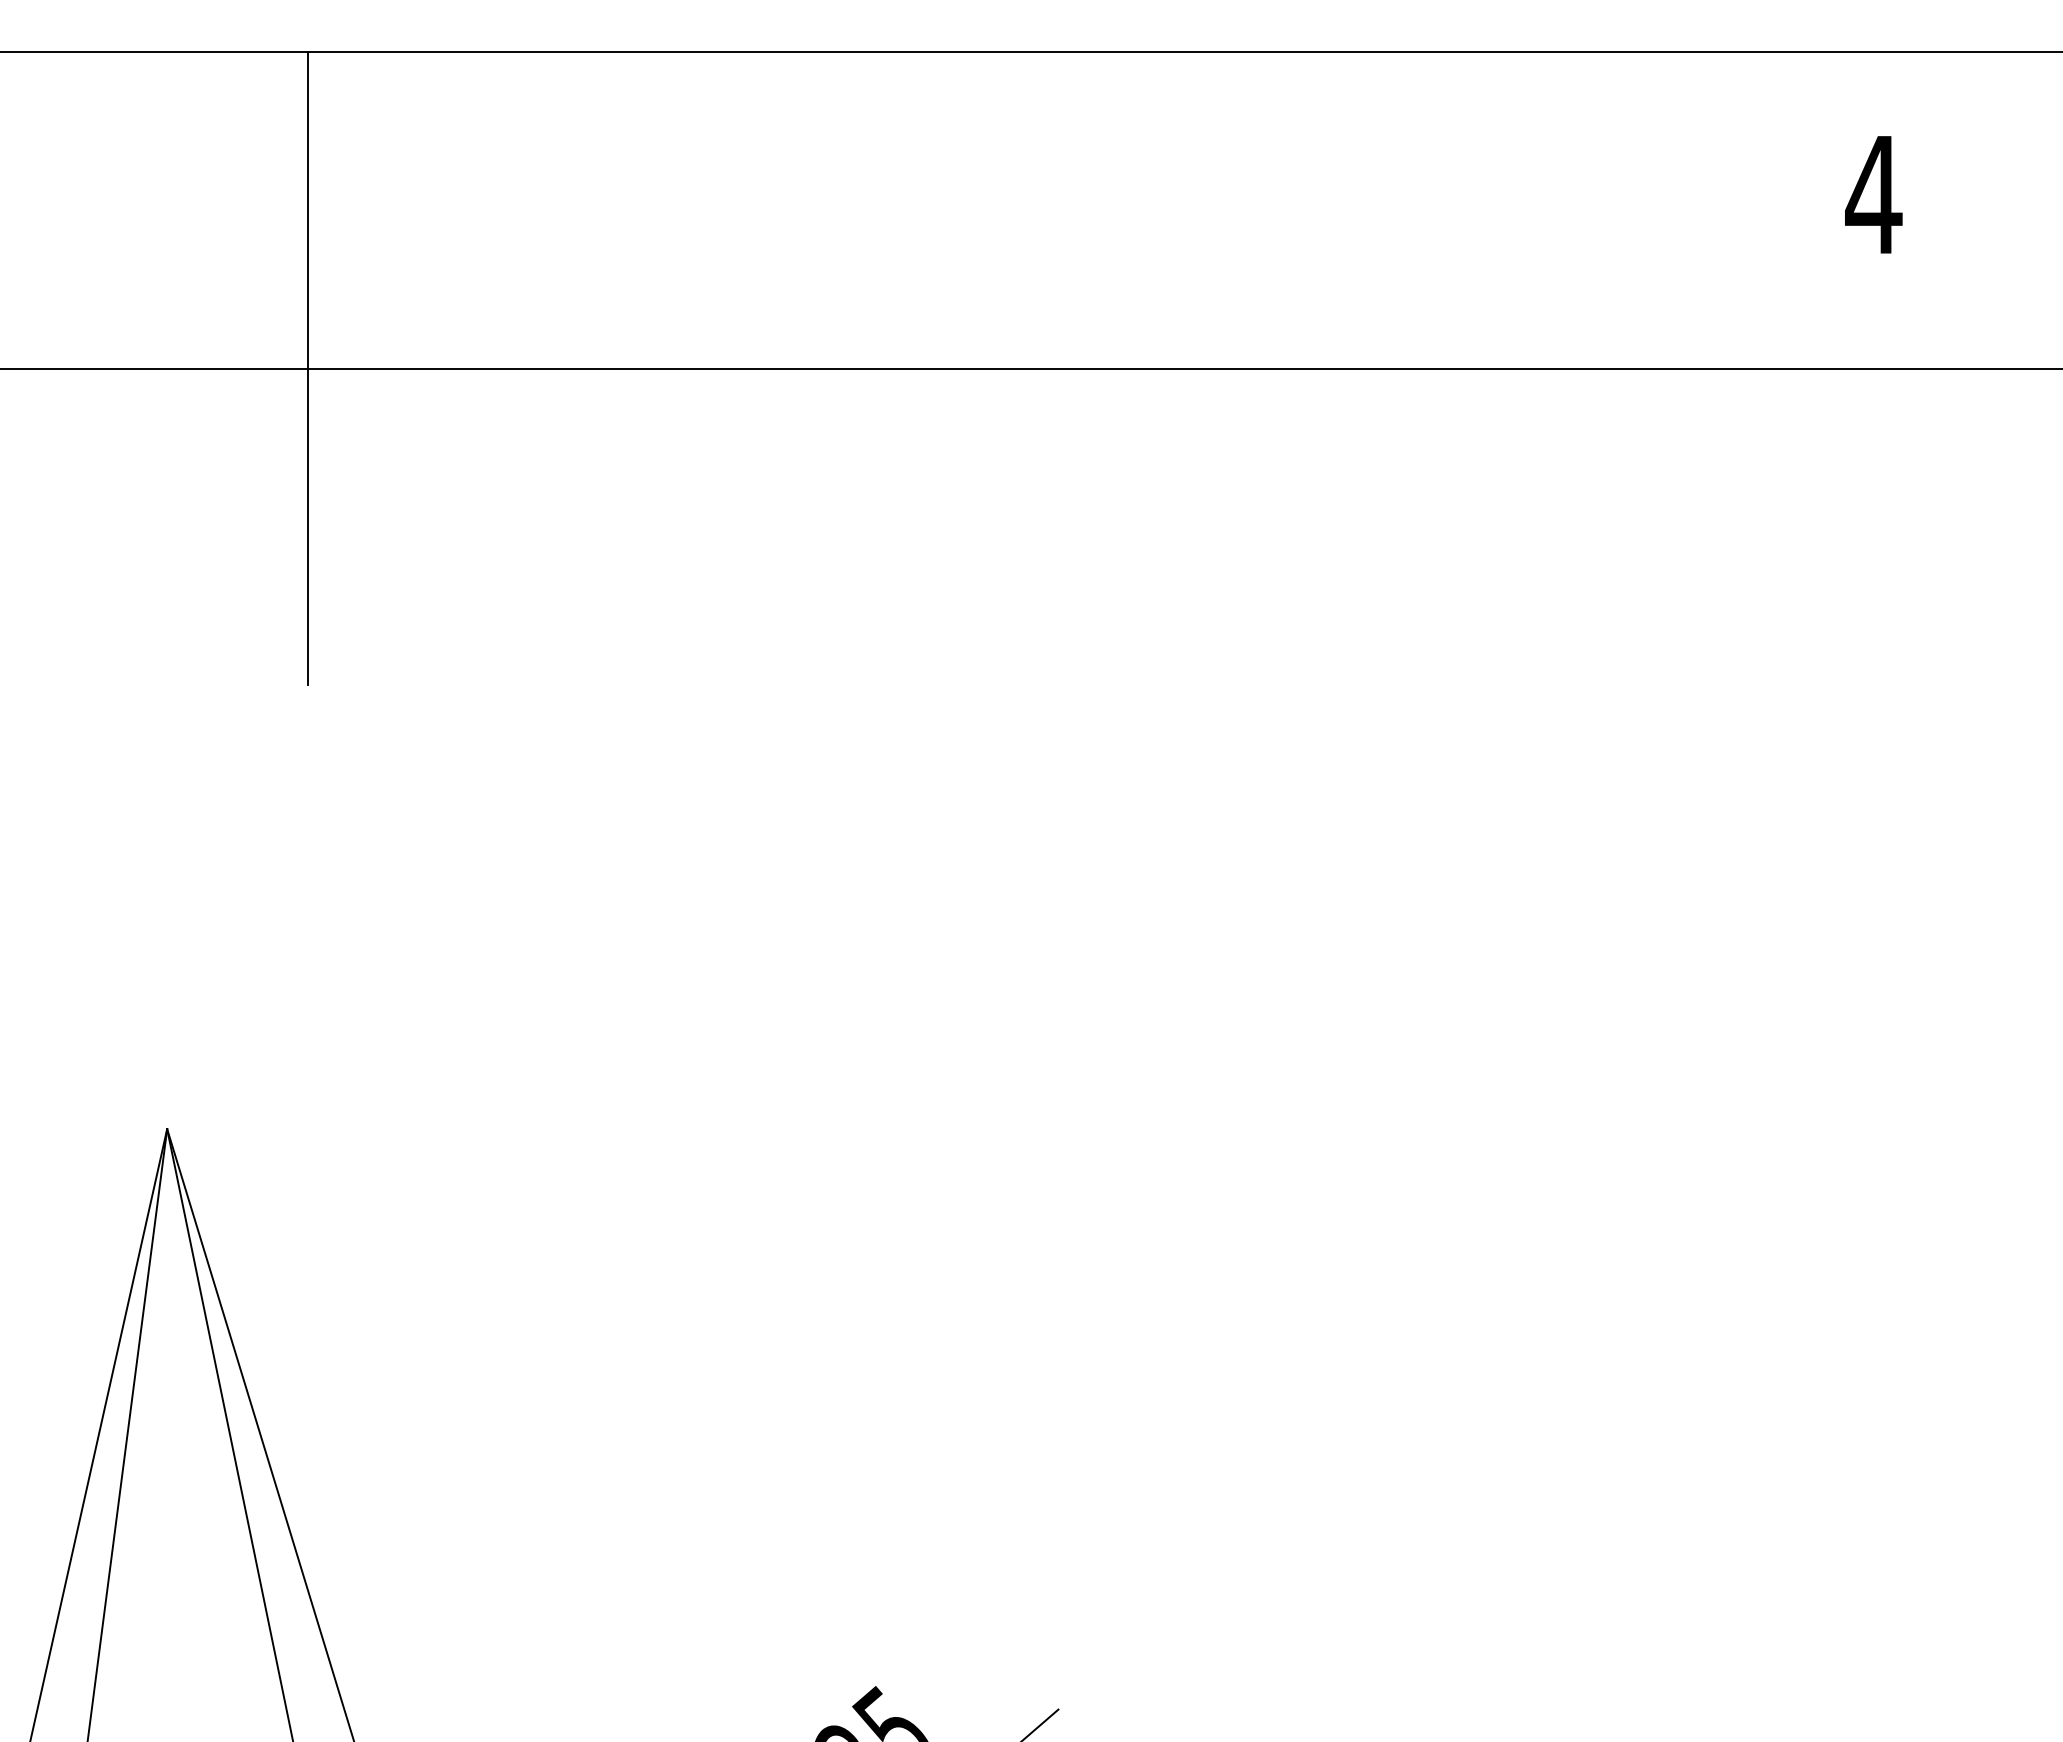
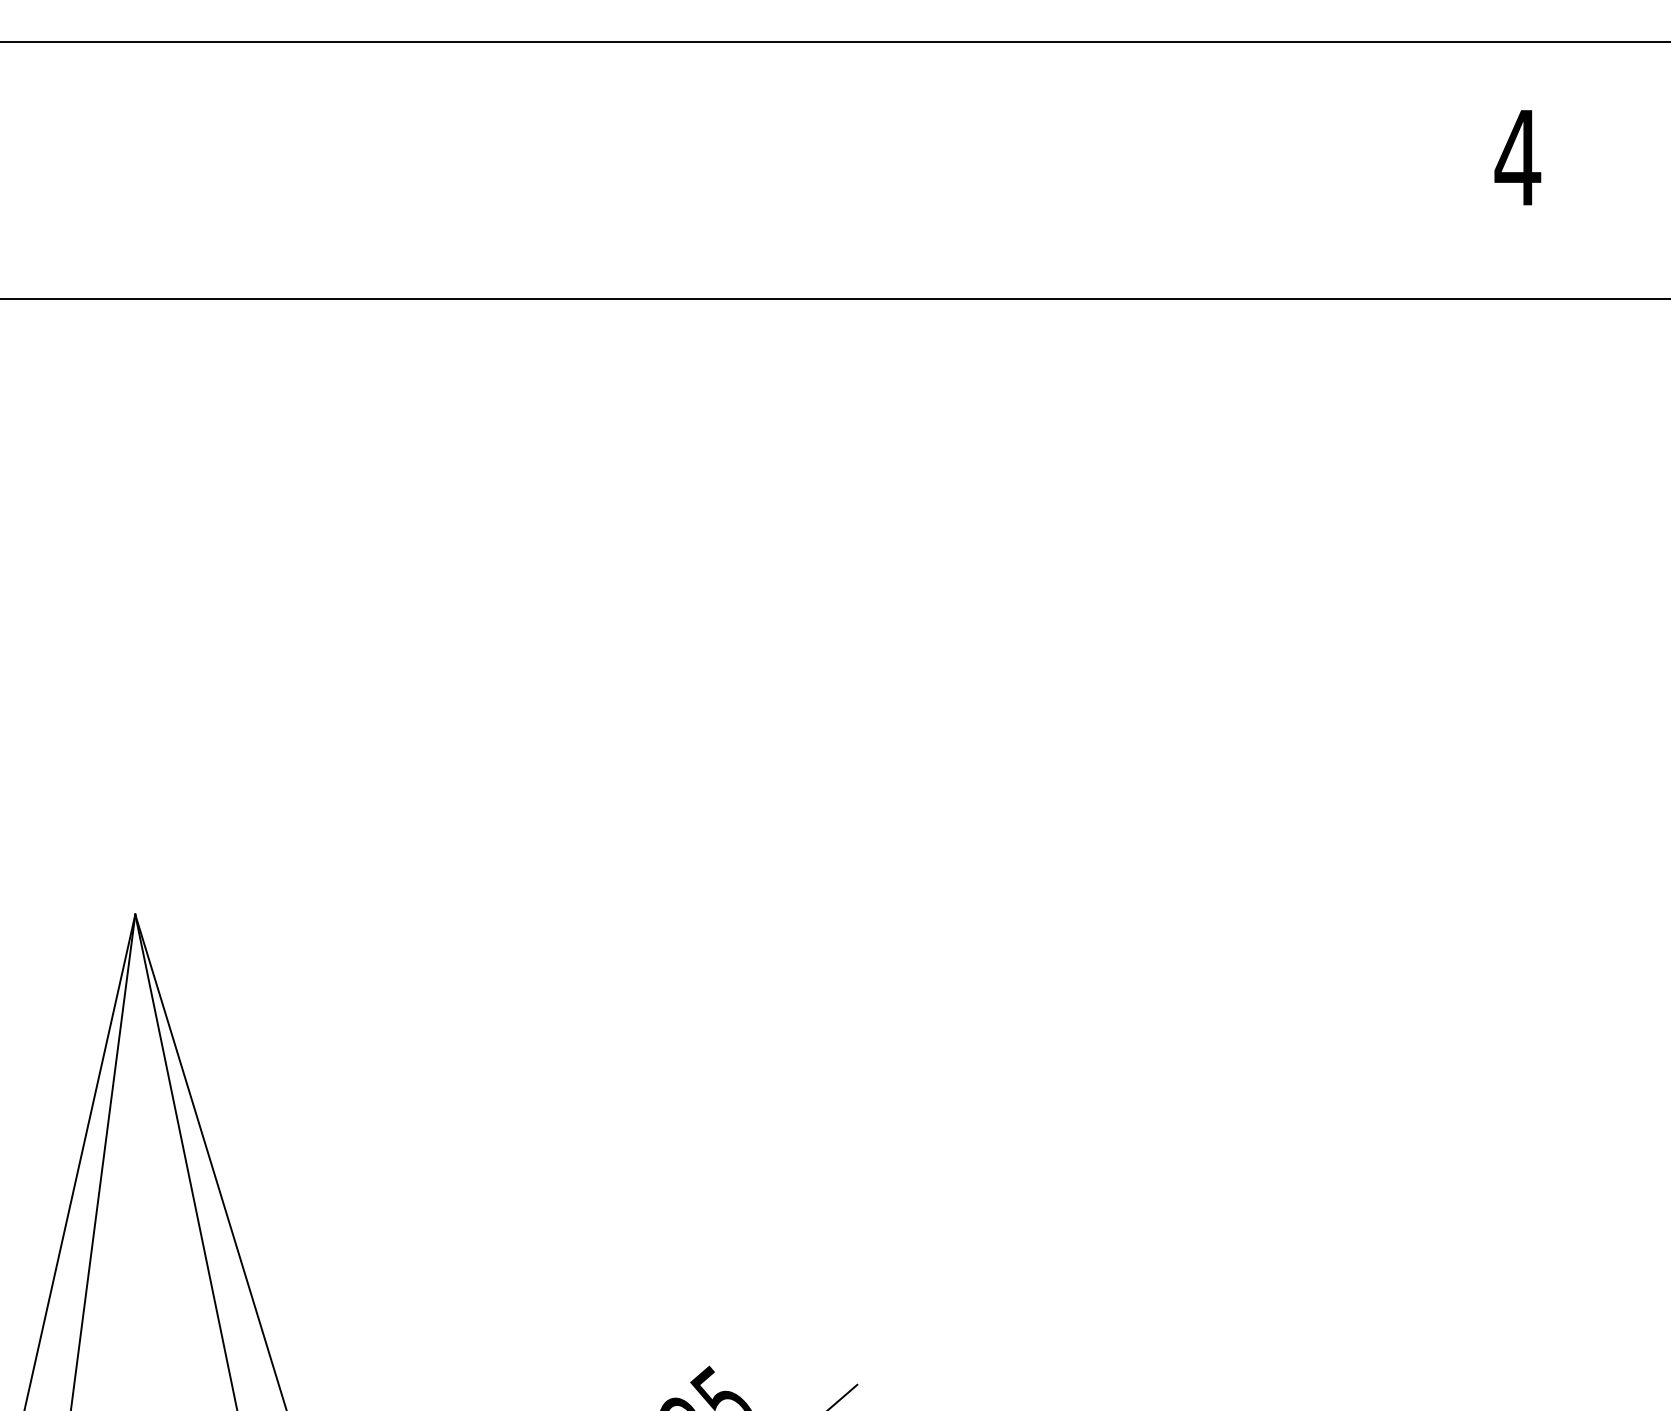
line: (308, 368) -> (249, 298), removed

